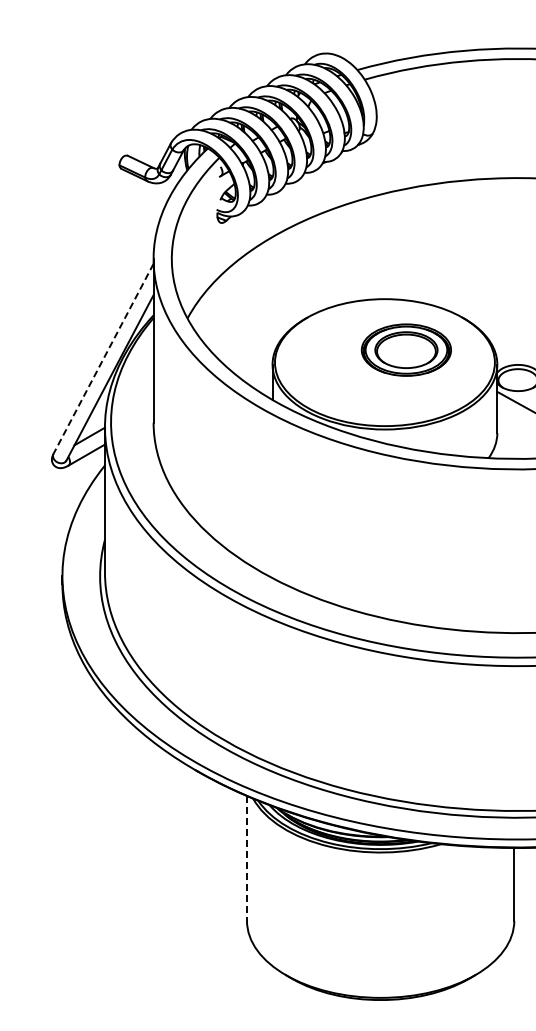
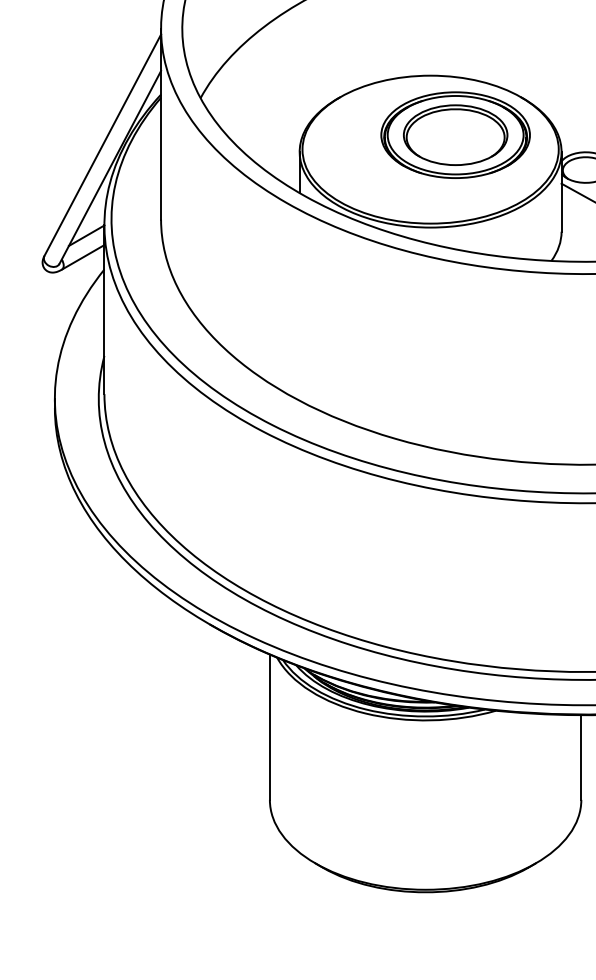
part: (406, 349) -> (455, 134), size x1.43
line: (103, 359) -> (102, 145), dashed -> solid
line: (246, 858) -> (269, 727), dashed -> solid

